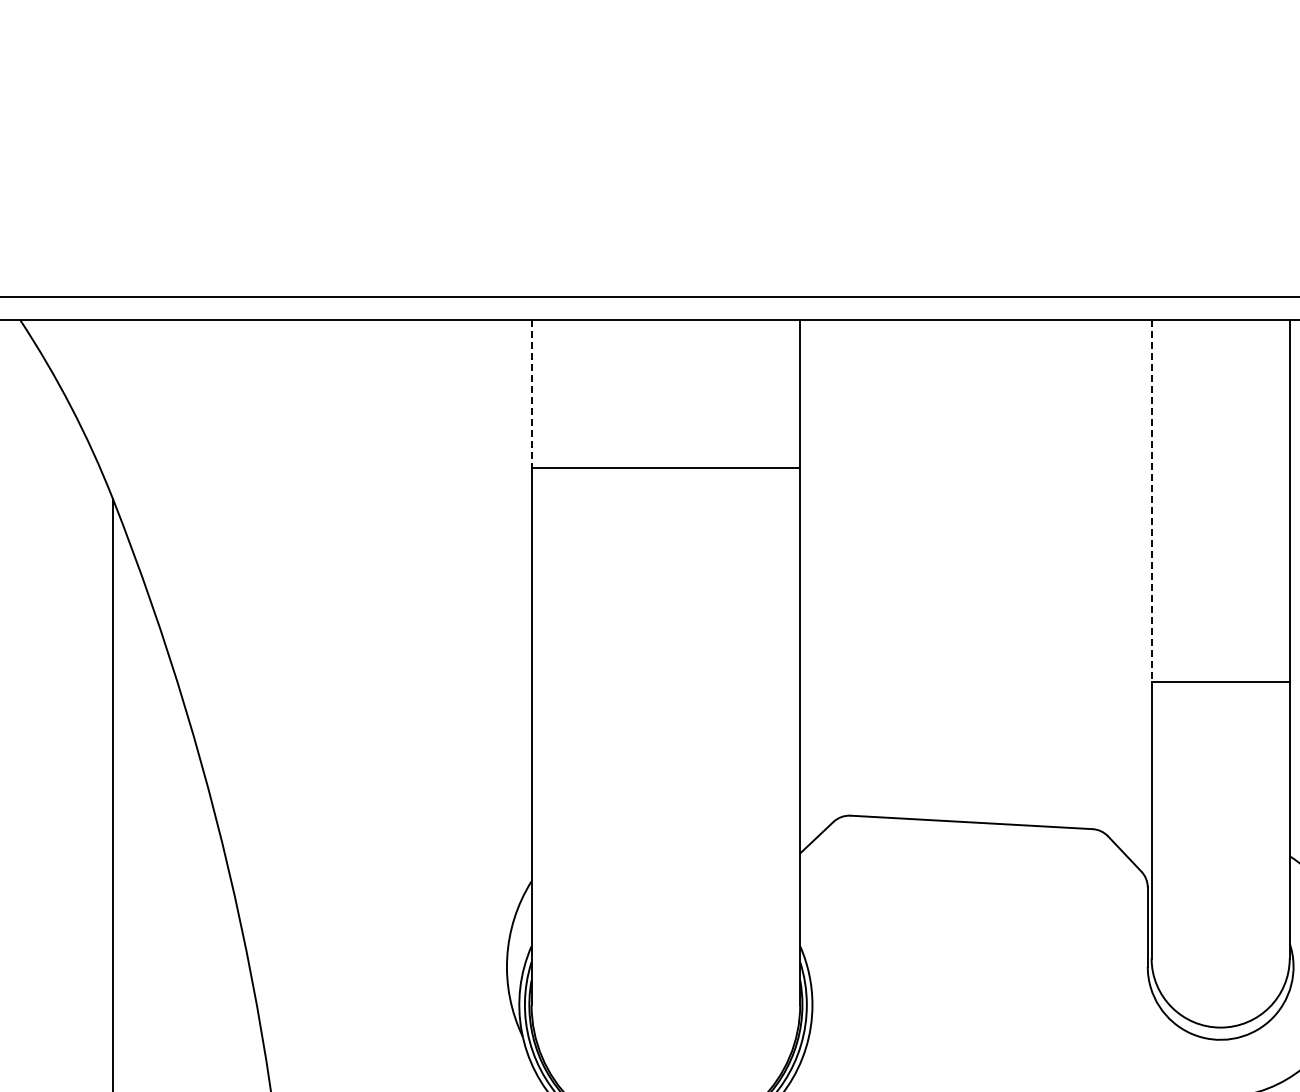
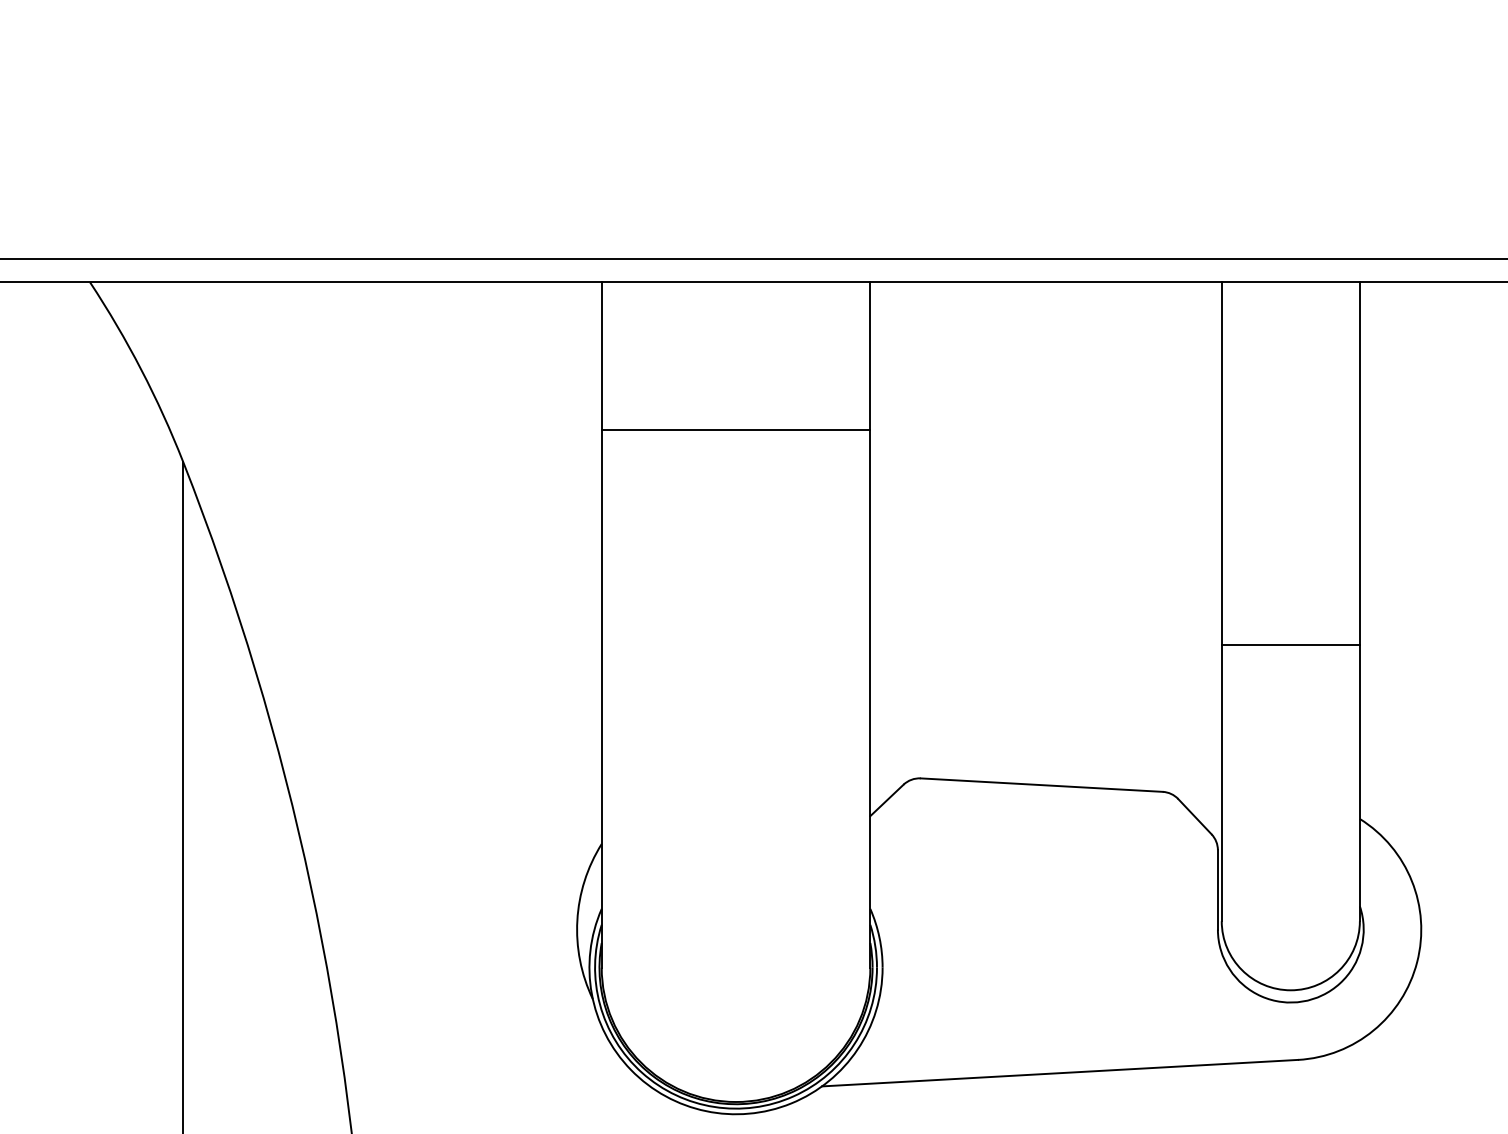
line: (531, 393) -> (601, 356), dashed -> solid
line: (1151, 501) -> (1221, 464), dashed -> solid

